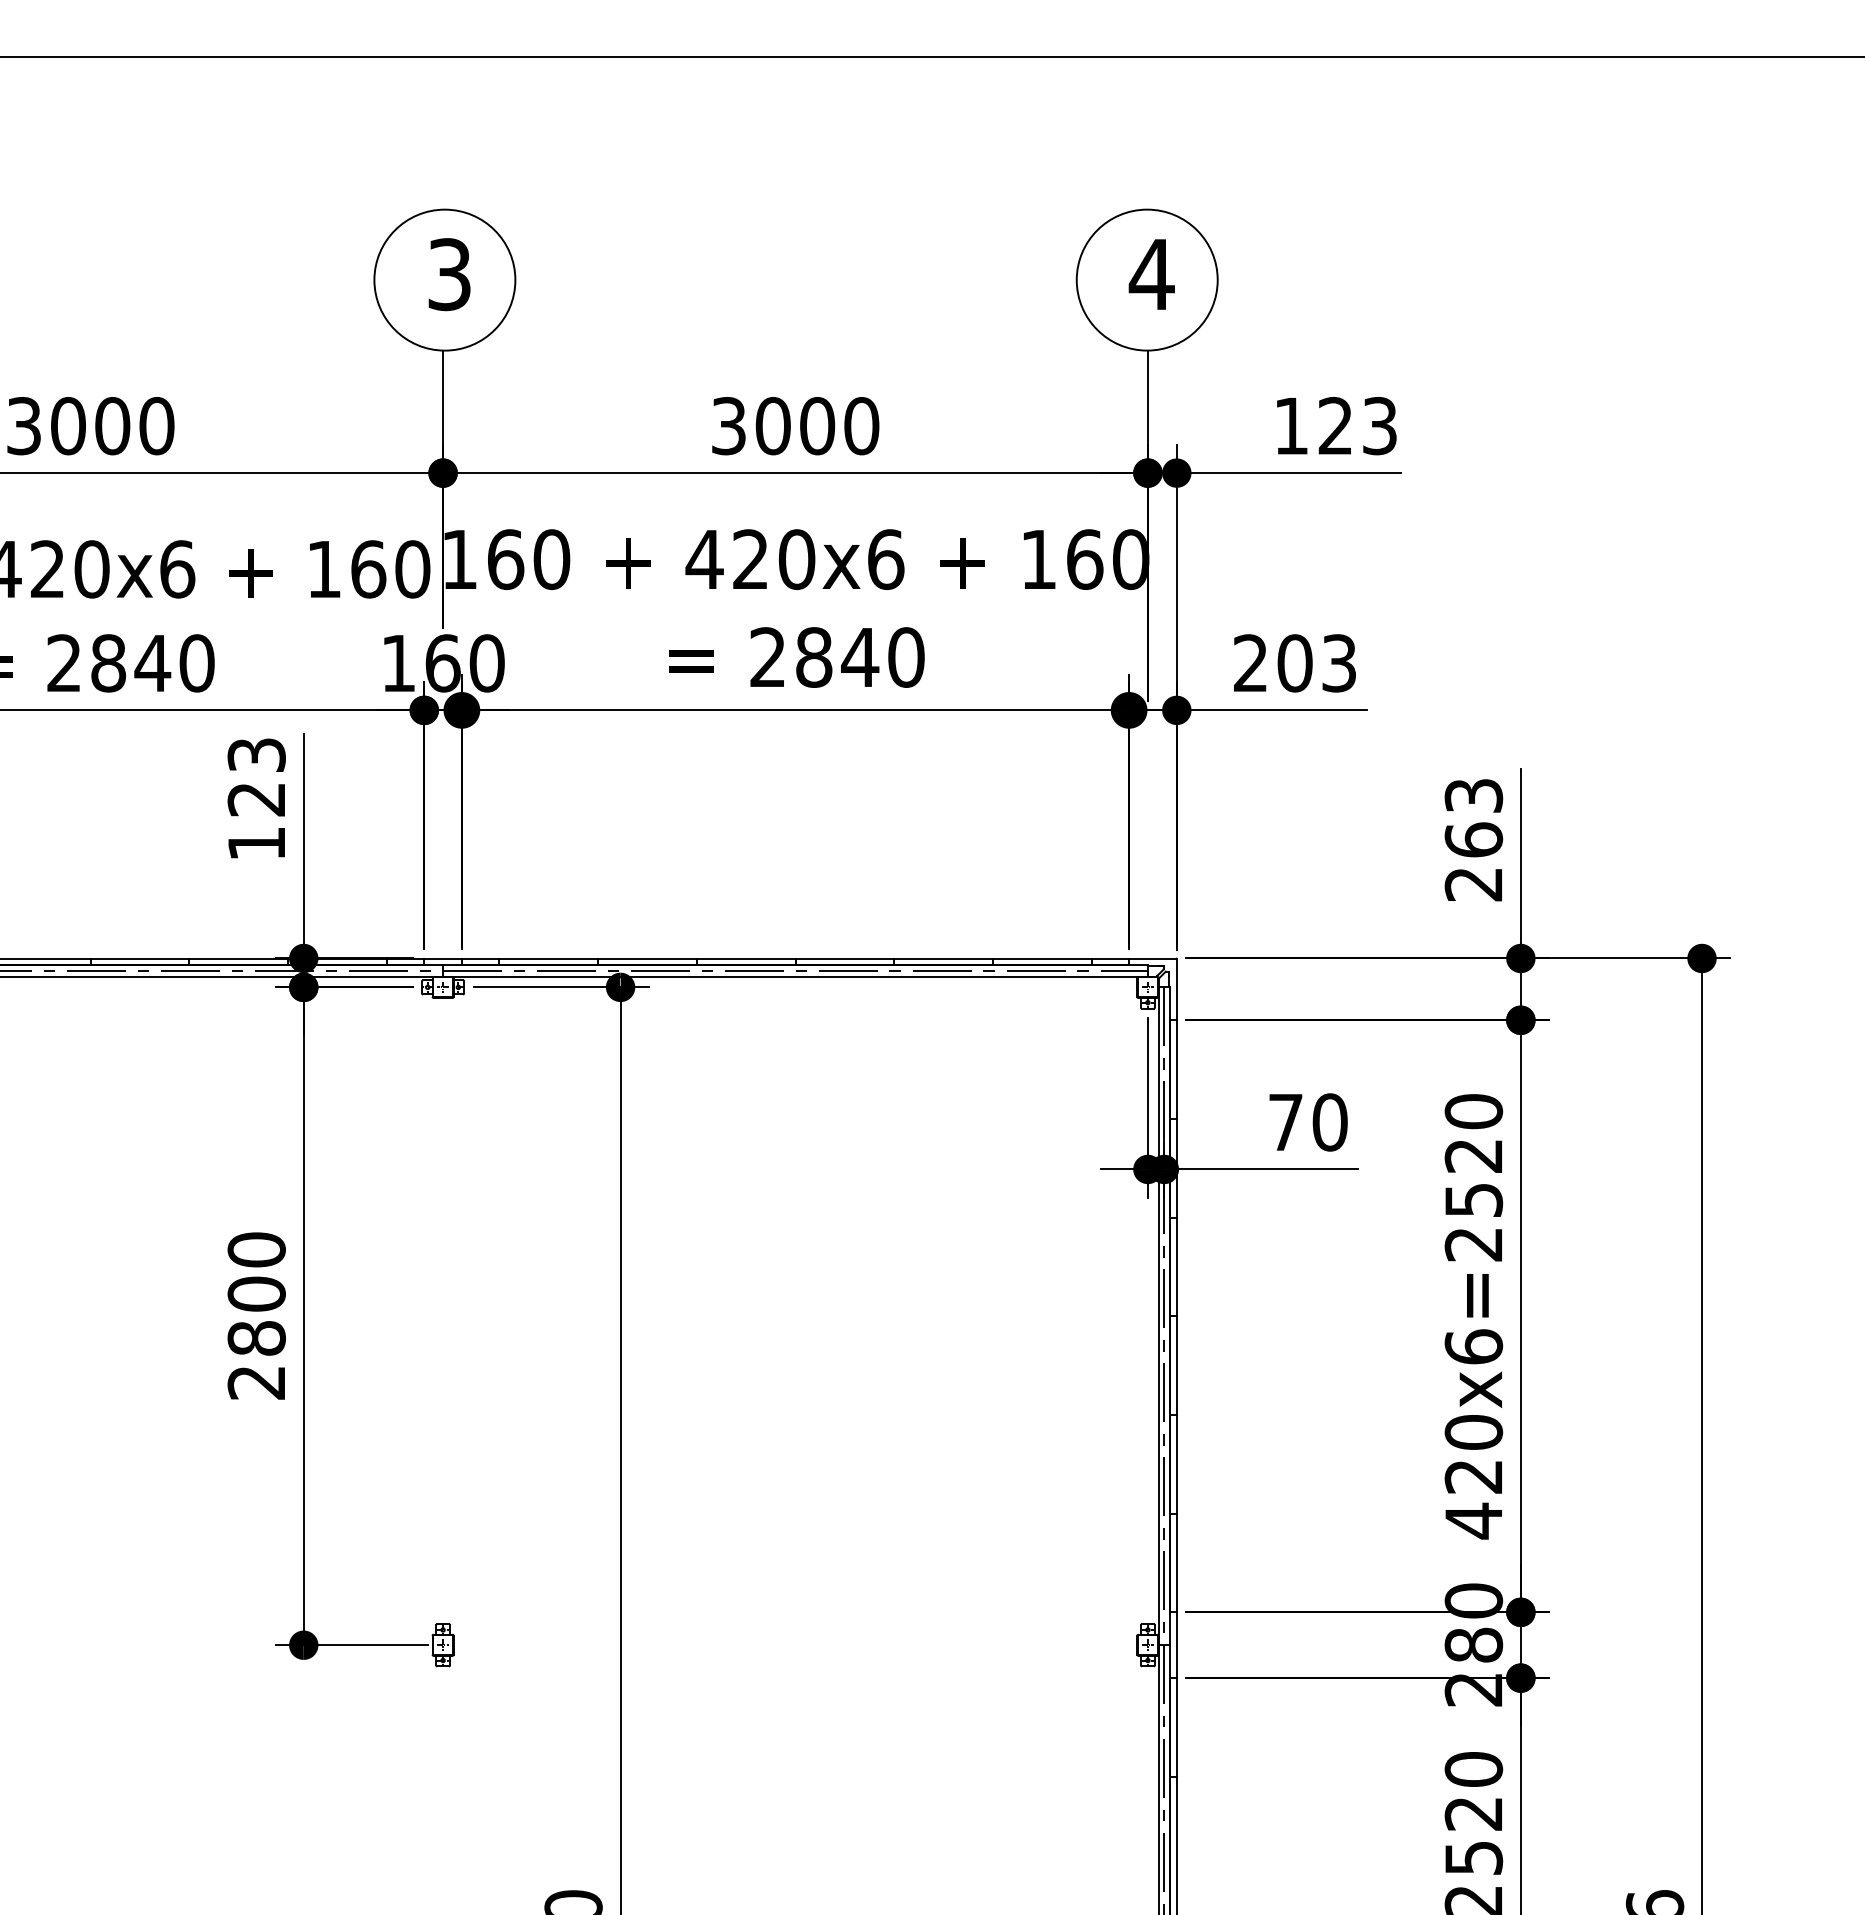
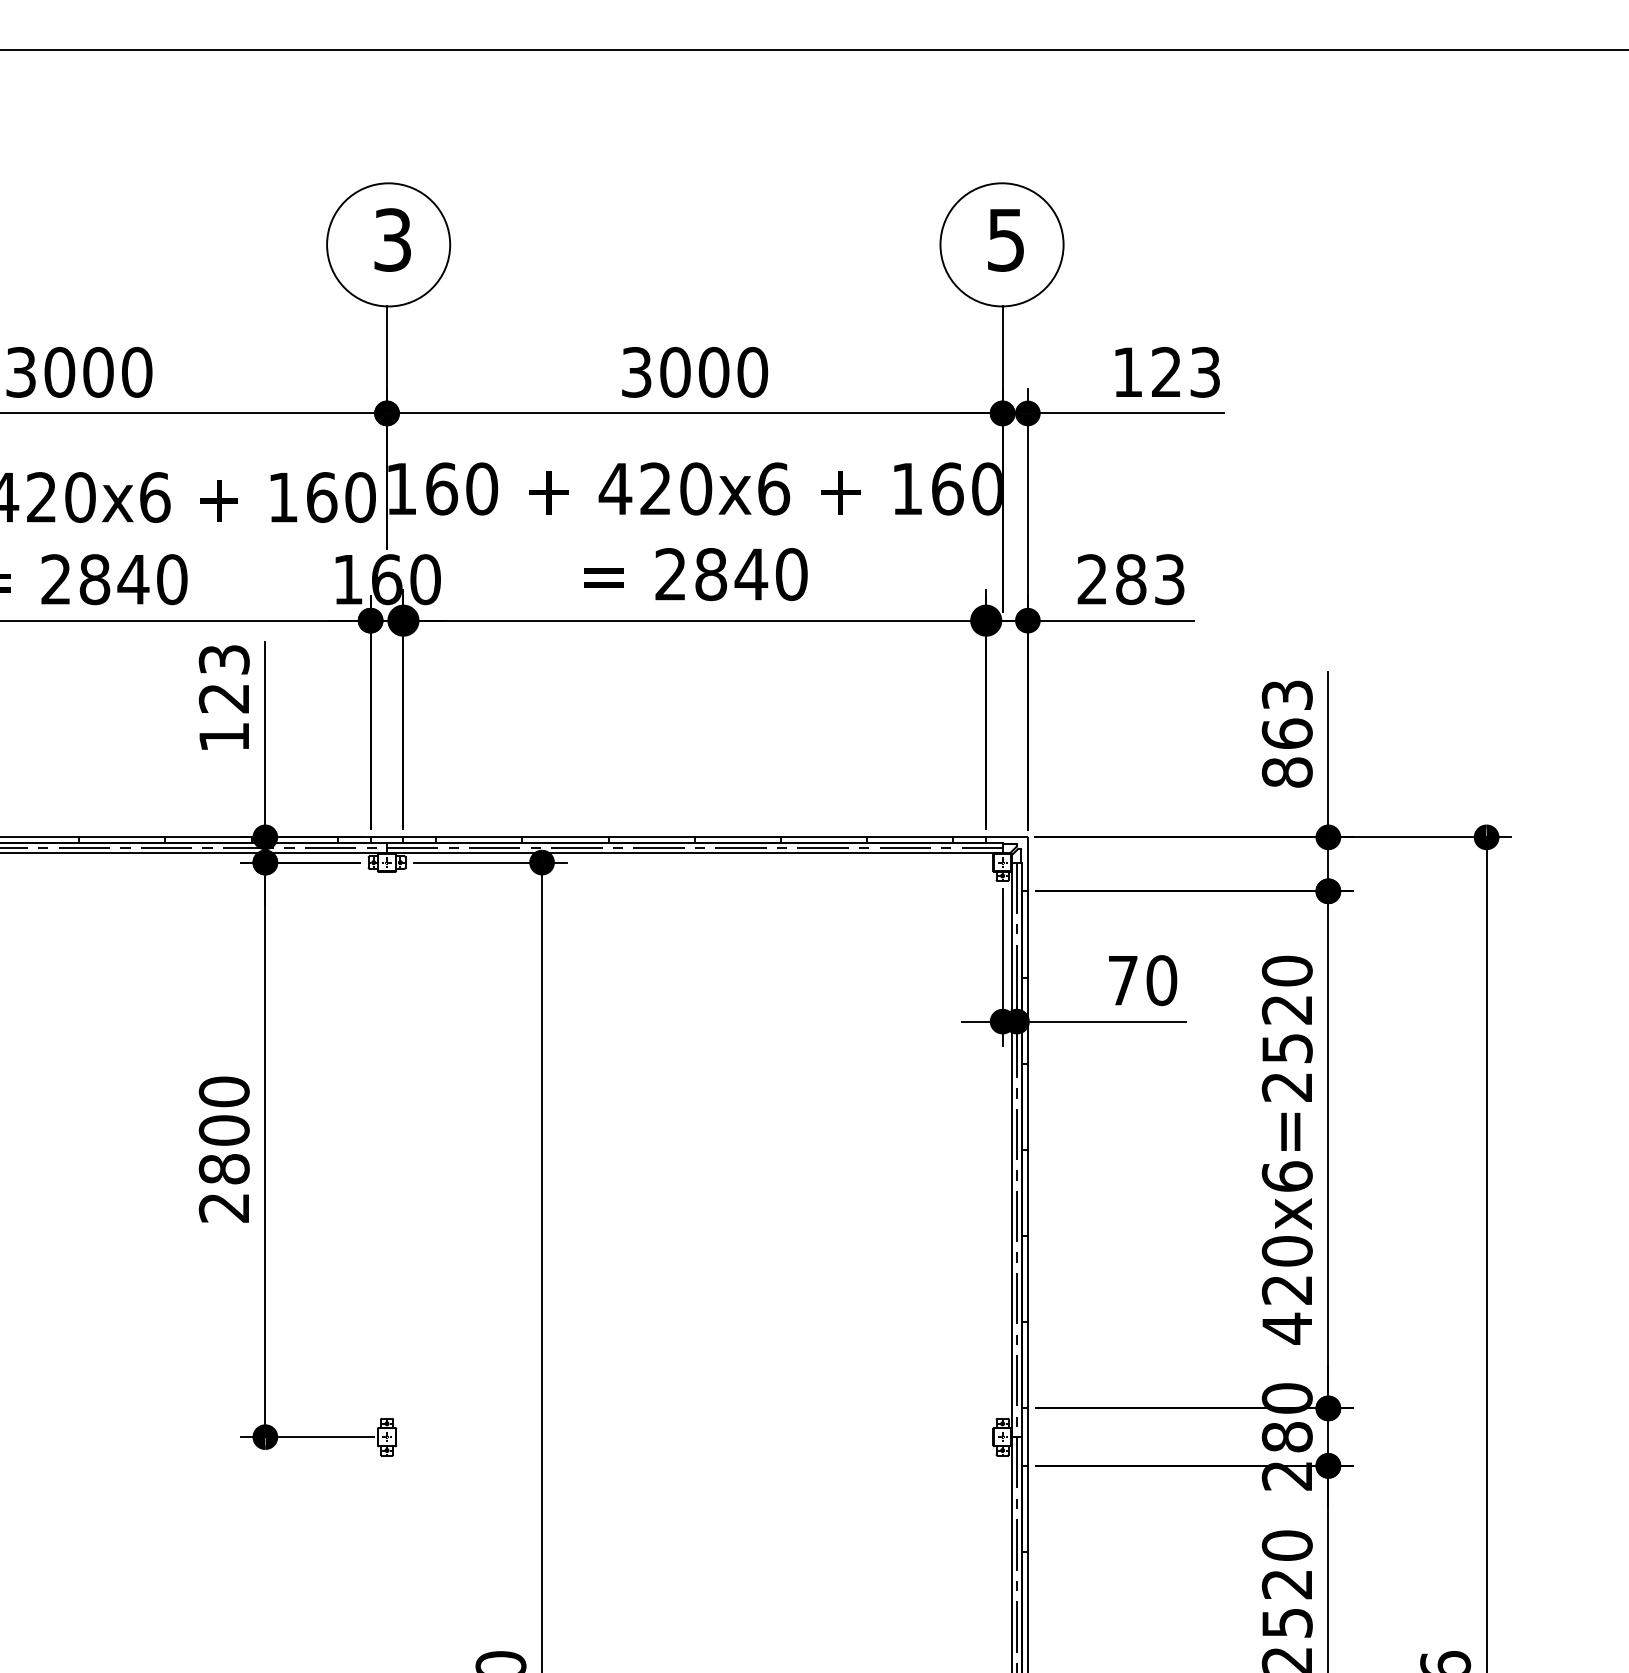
text: (1151, 275) -> (1005, 240), 4 -> 5
text: (1294, 663) -> (1130, 579), 203 -> 283
text: (1473, 884) -> (1287, 772), 263 -> 863

